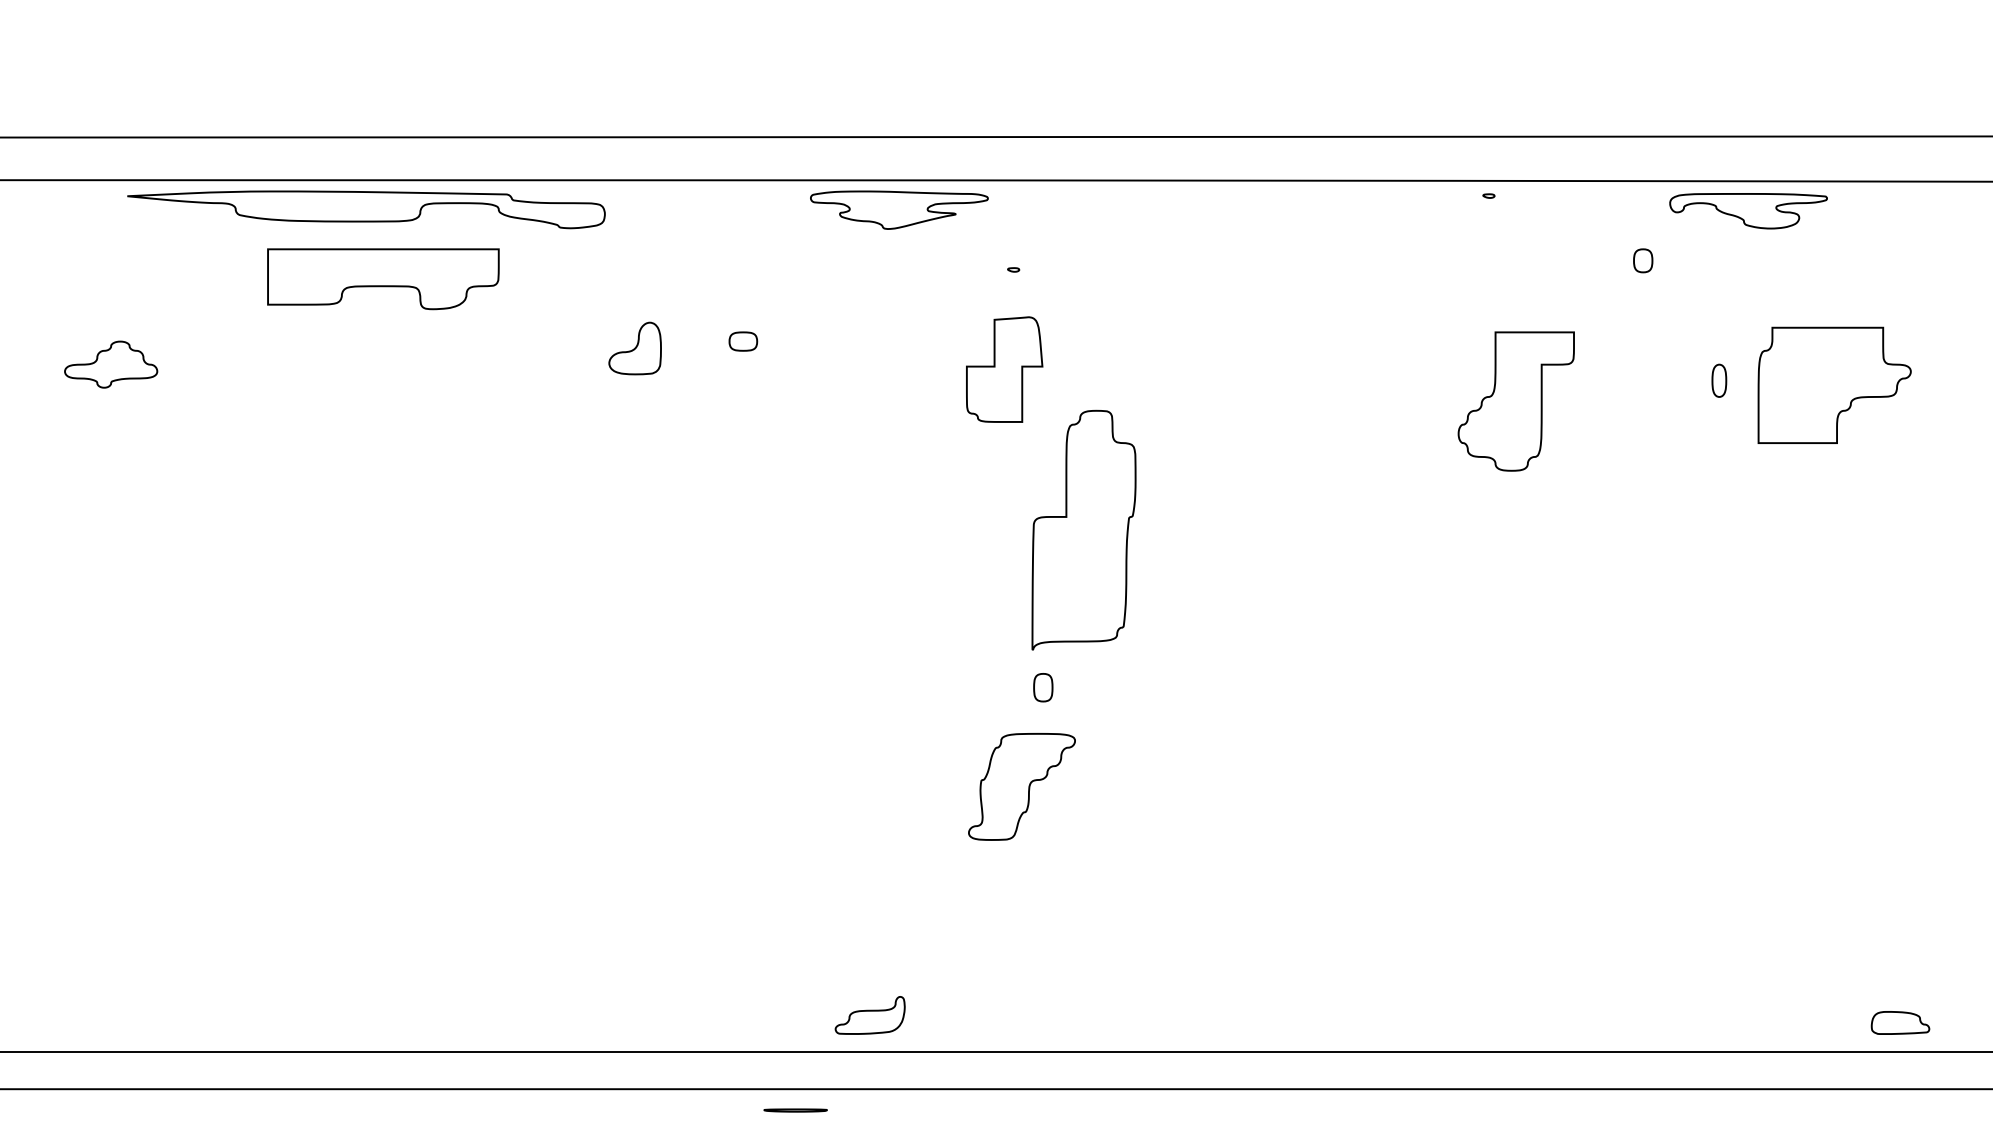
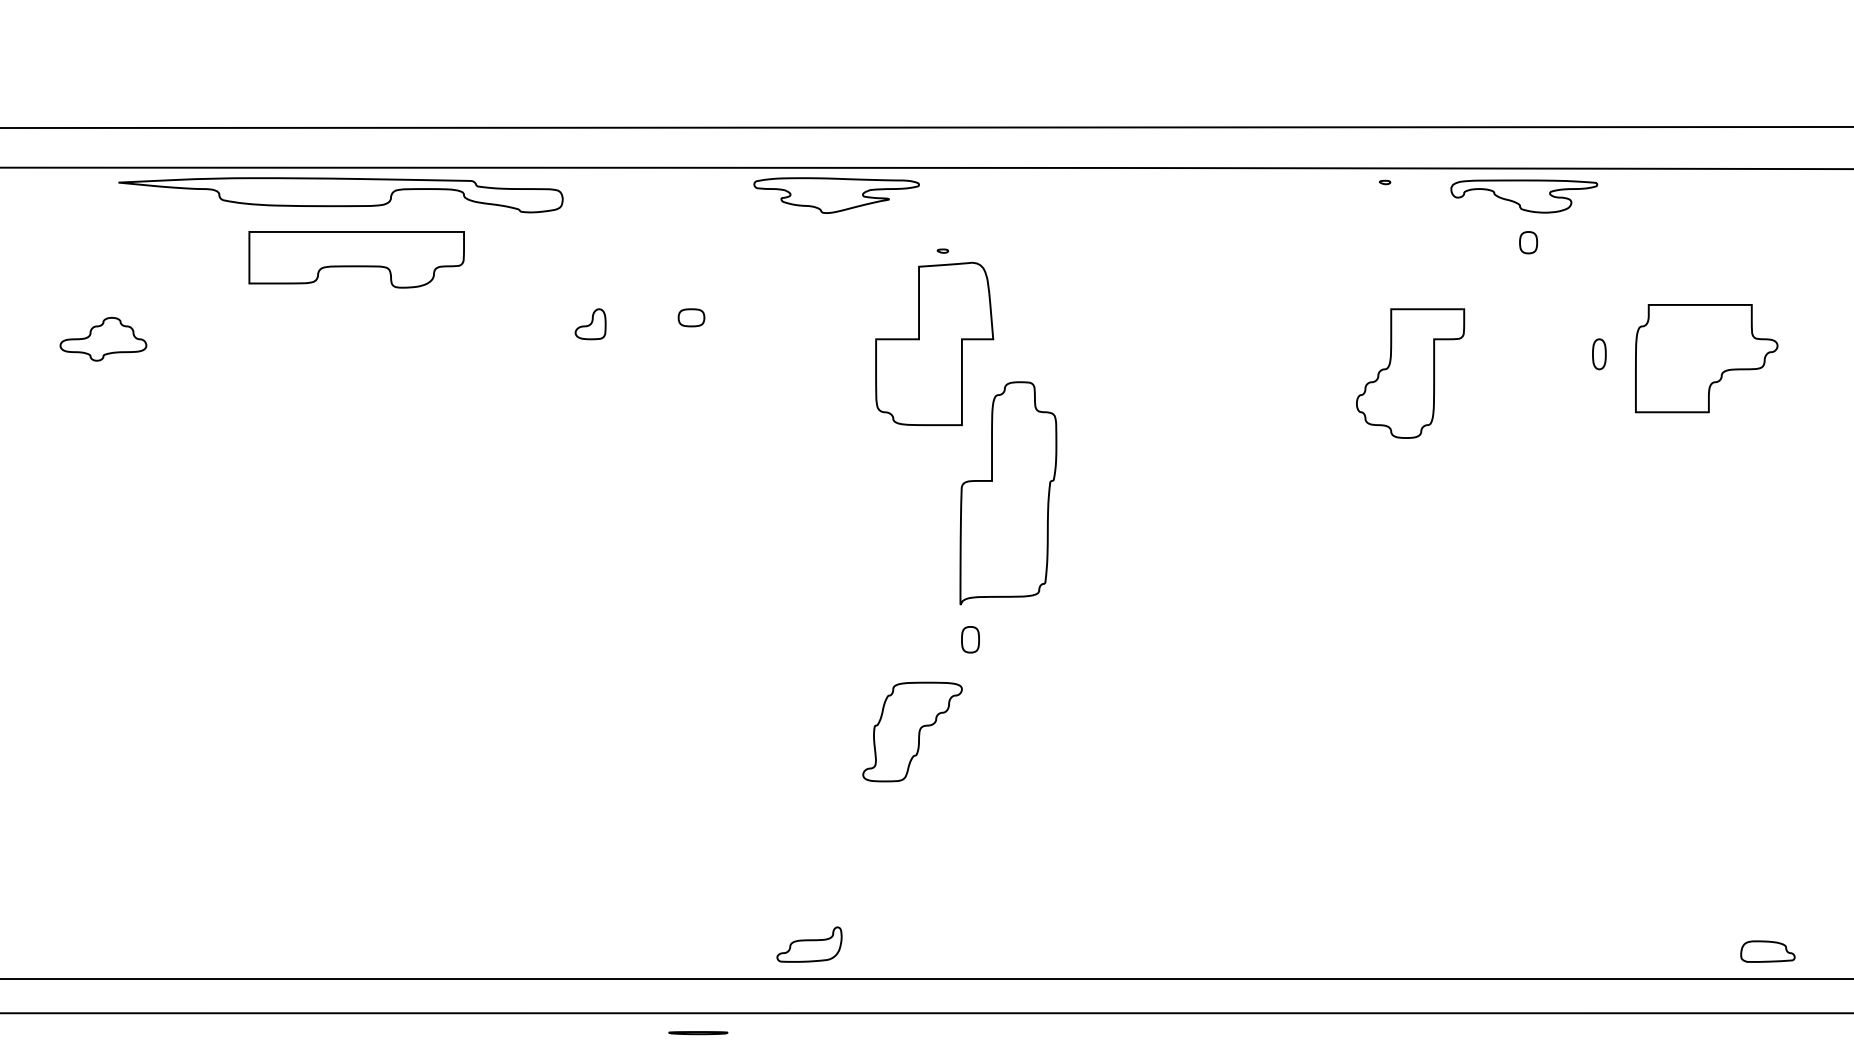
part: (1748, 211) -> (1524, 196), moved
part: (634, 348) -> (590, 324), size x0.62
part: (1004, 369) -> (934, 343), size x1.67
part: (1021, 786) -> (912, 731), moved
line: (795, 1110) -> (698, 1033), moved

